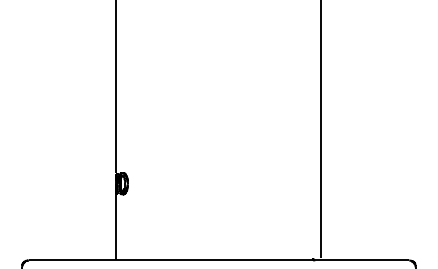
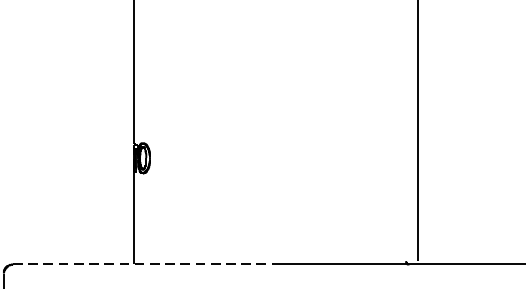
line: (124, 260) -> (145, 264), solid -> dashed

